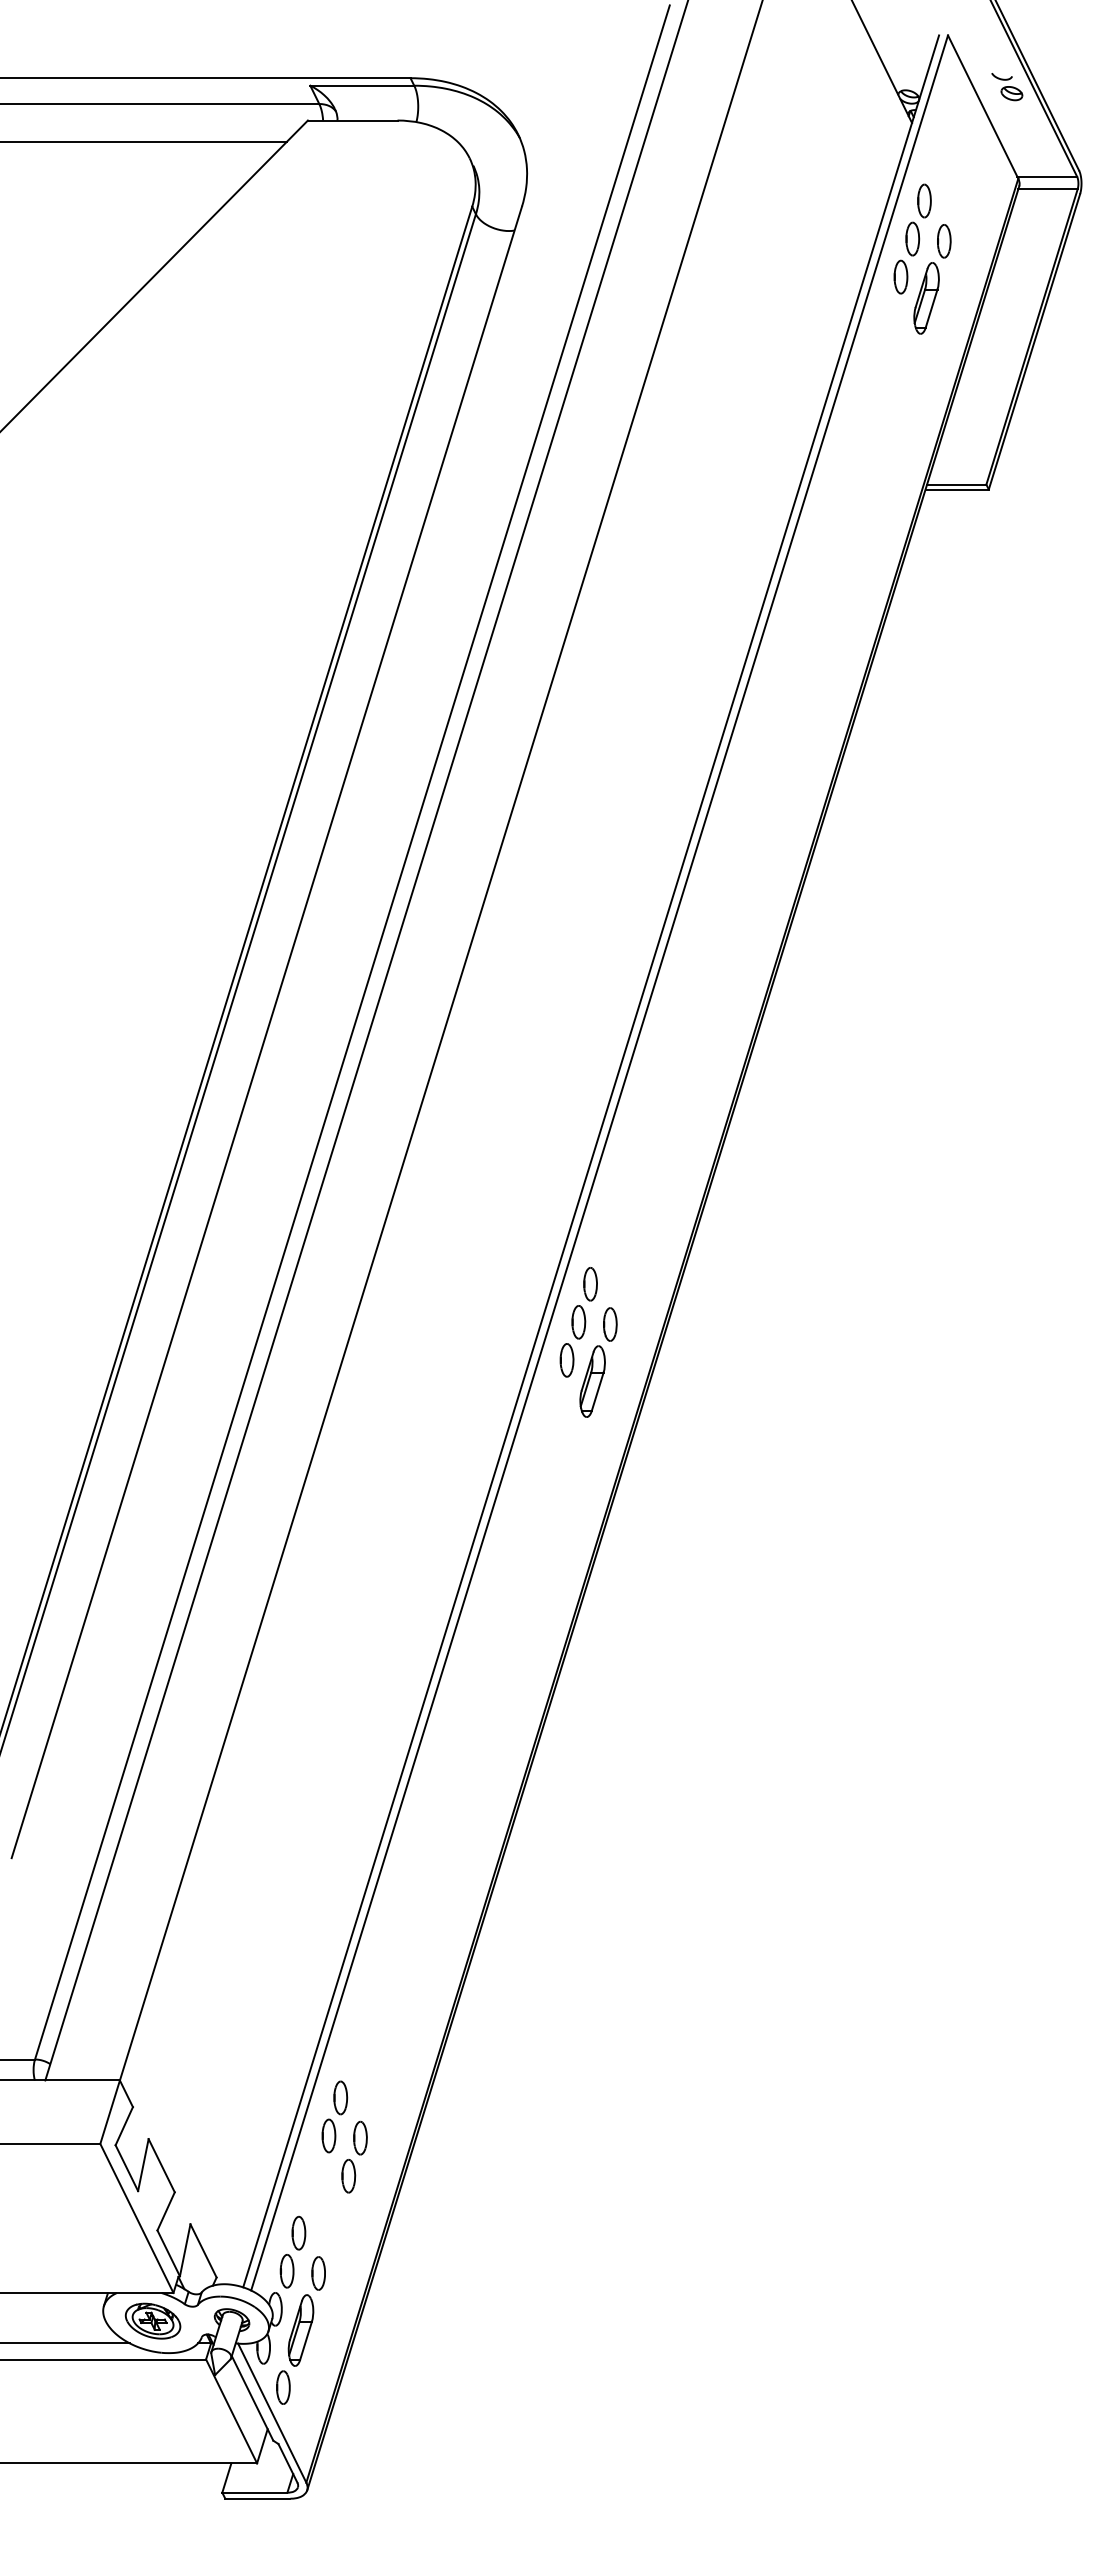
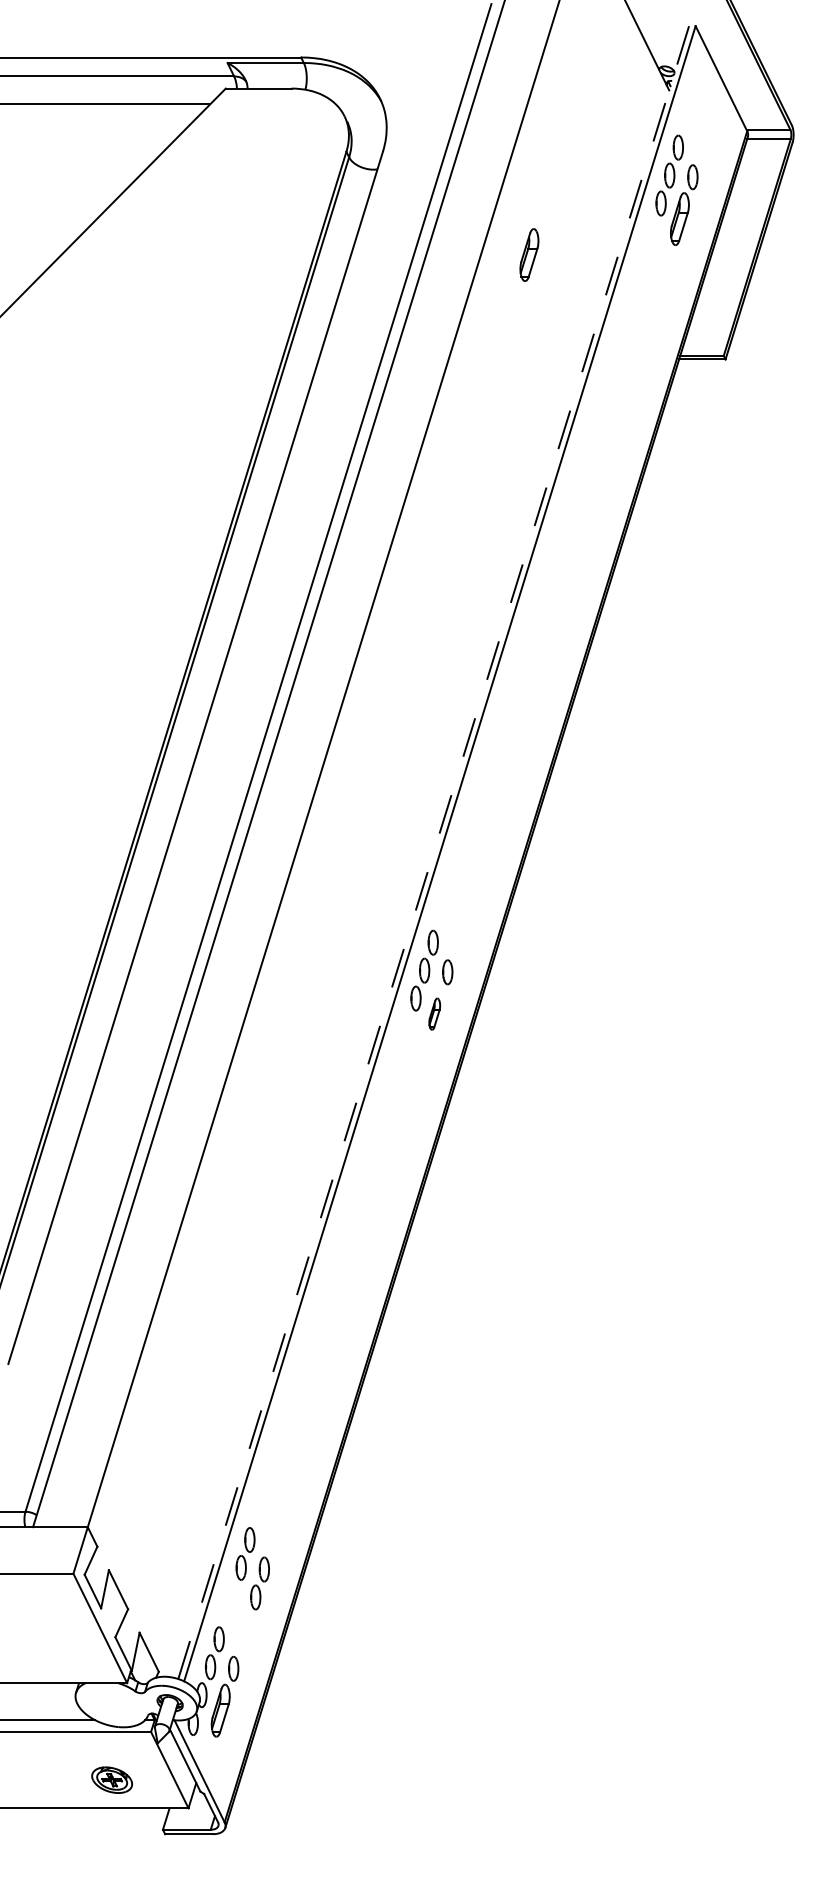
part: (1007, 87) -> (739, 64), removed
part: (721, 347) -> (529, 255), added
line: (591, 1161) -> (433, 852), solid -> dashed
part: (592, 1381) -> (434, 1014), size x0.6
part: (152, 2320) -> (111, 1779), moved
part: (283, 2387) -> (207, 1752), removed

